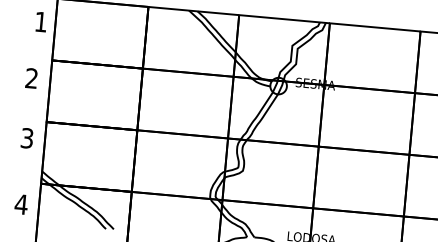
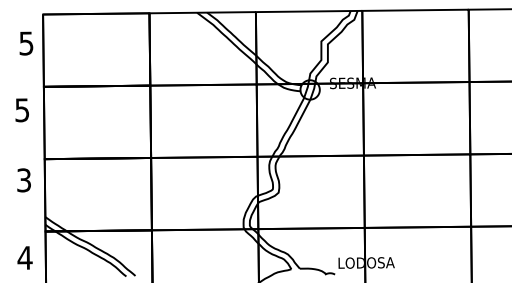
text: (41, 22) -> (26, 43), 1 -> 5
text: (31, 78) -> (21, 110), 2 -> 5

